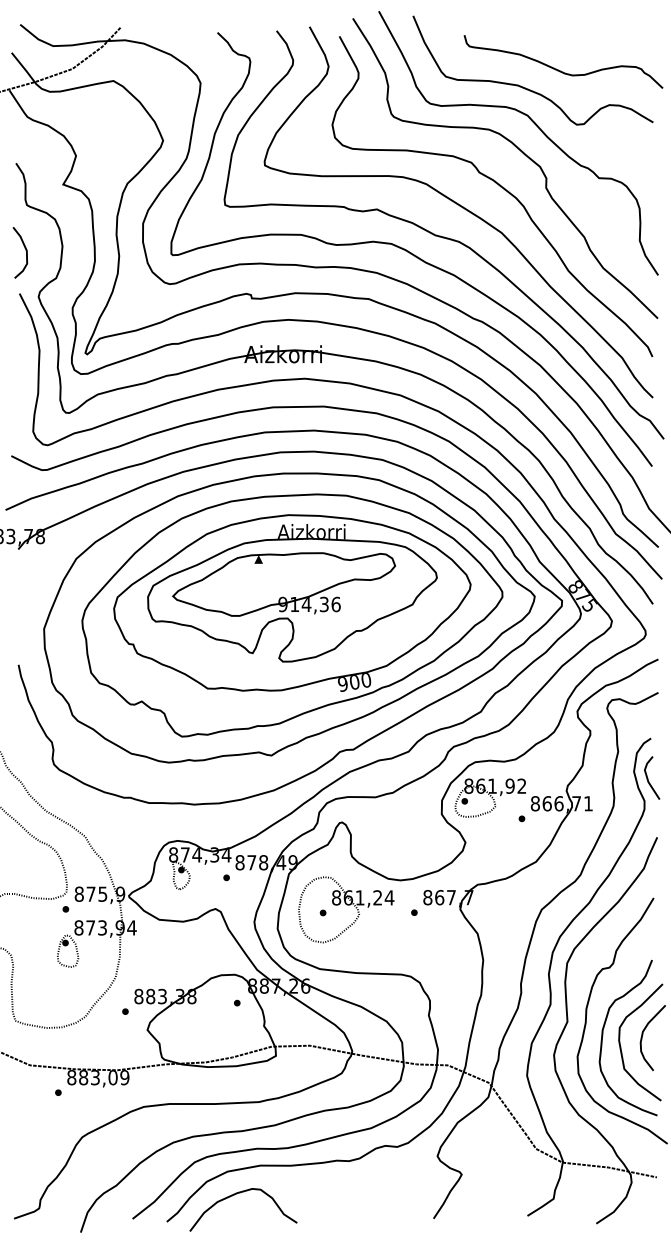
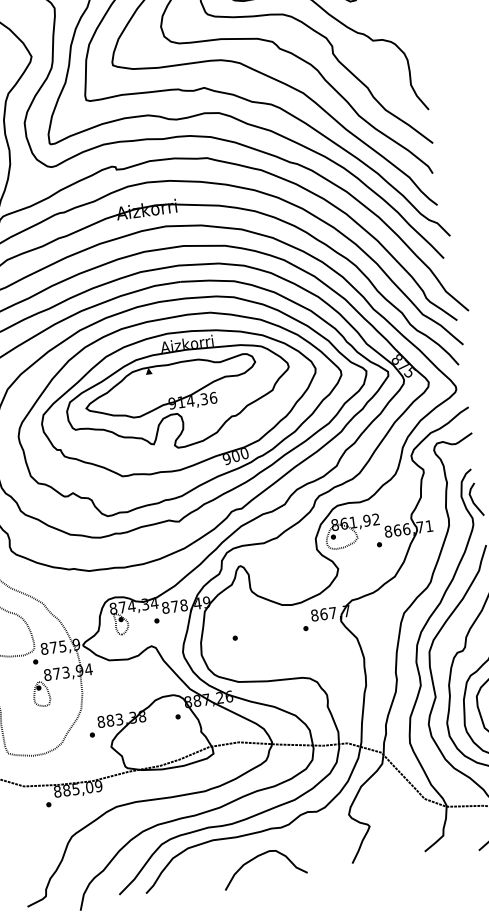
part: (346, 909) -> (253, 633), removed
text: (95, 1077) -> (76, 789), 883,09 -> 885,09
curve: (237, 1194) -> (258, 856), moved

